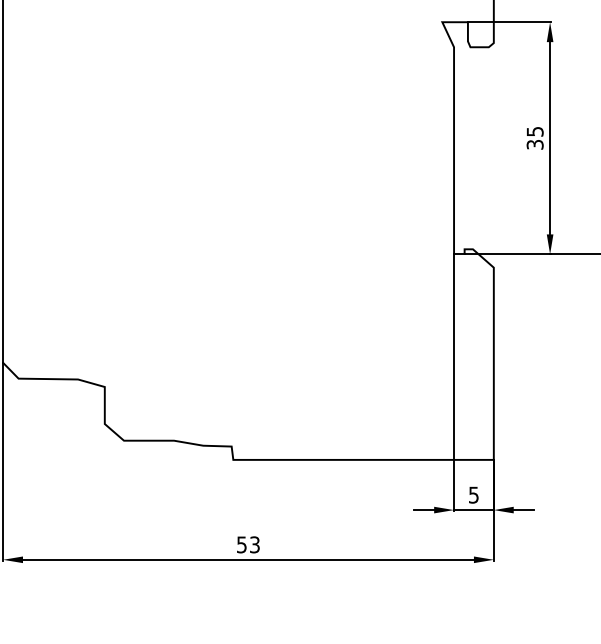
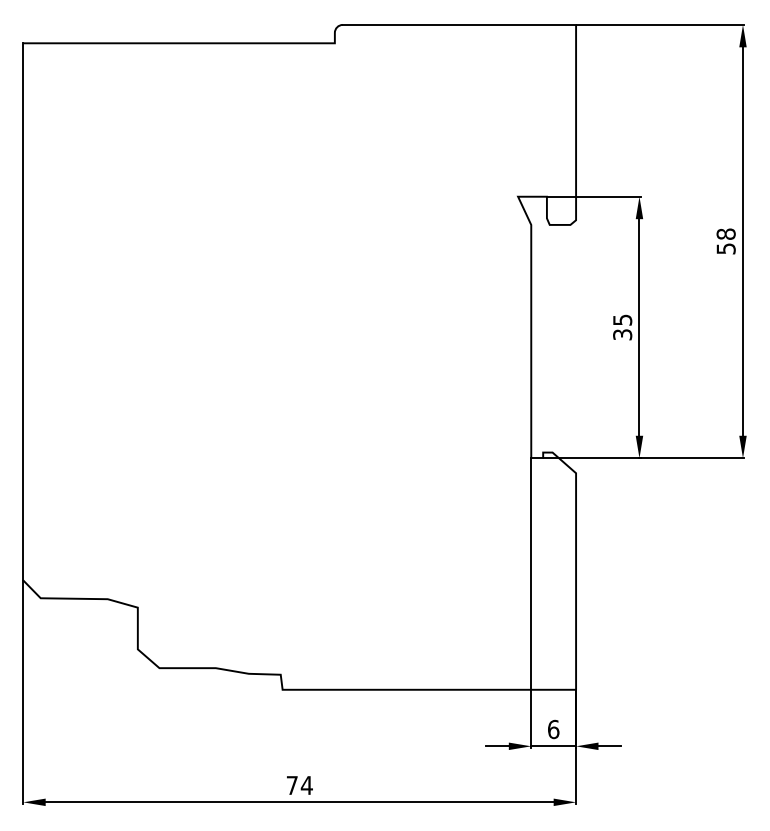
text: (473, 495) -> (553, 729), 5 -> 6
text: (248, 544) -> (299, 785), 53 -> 74

